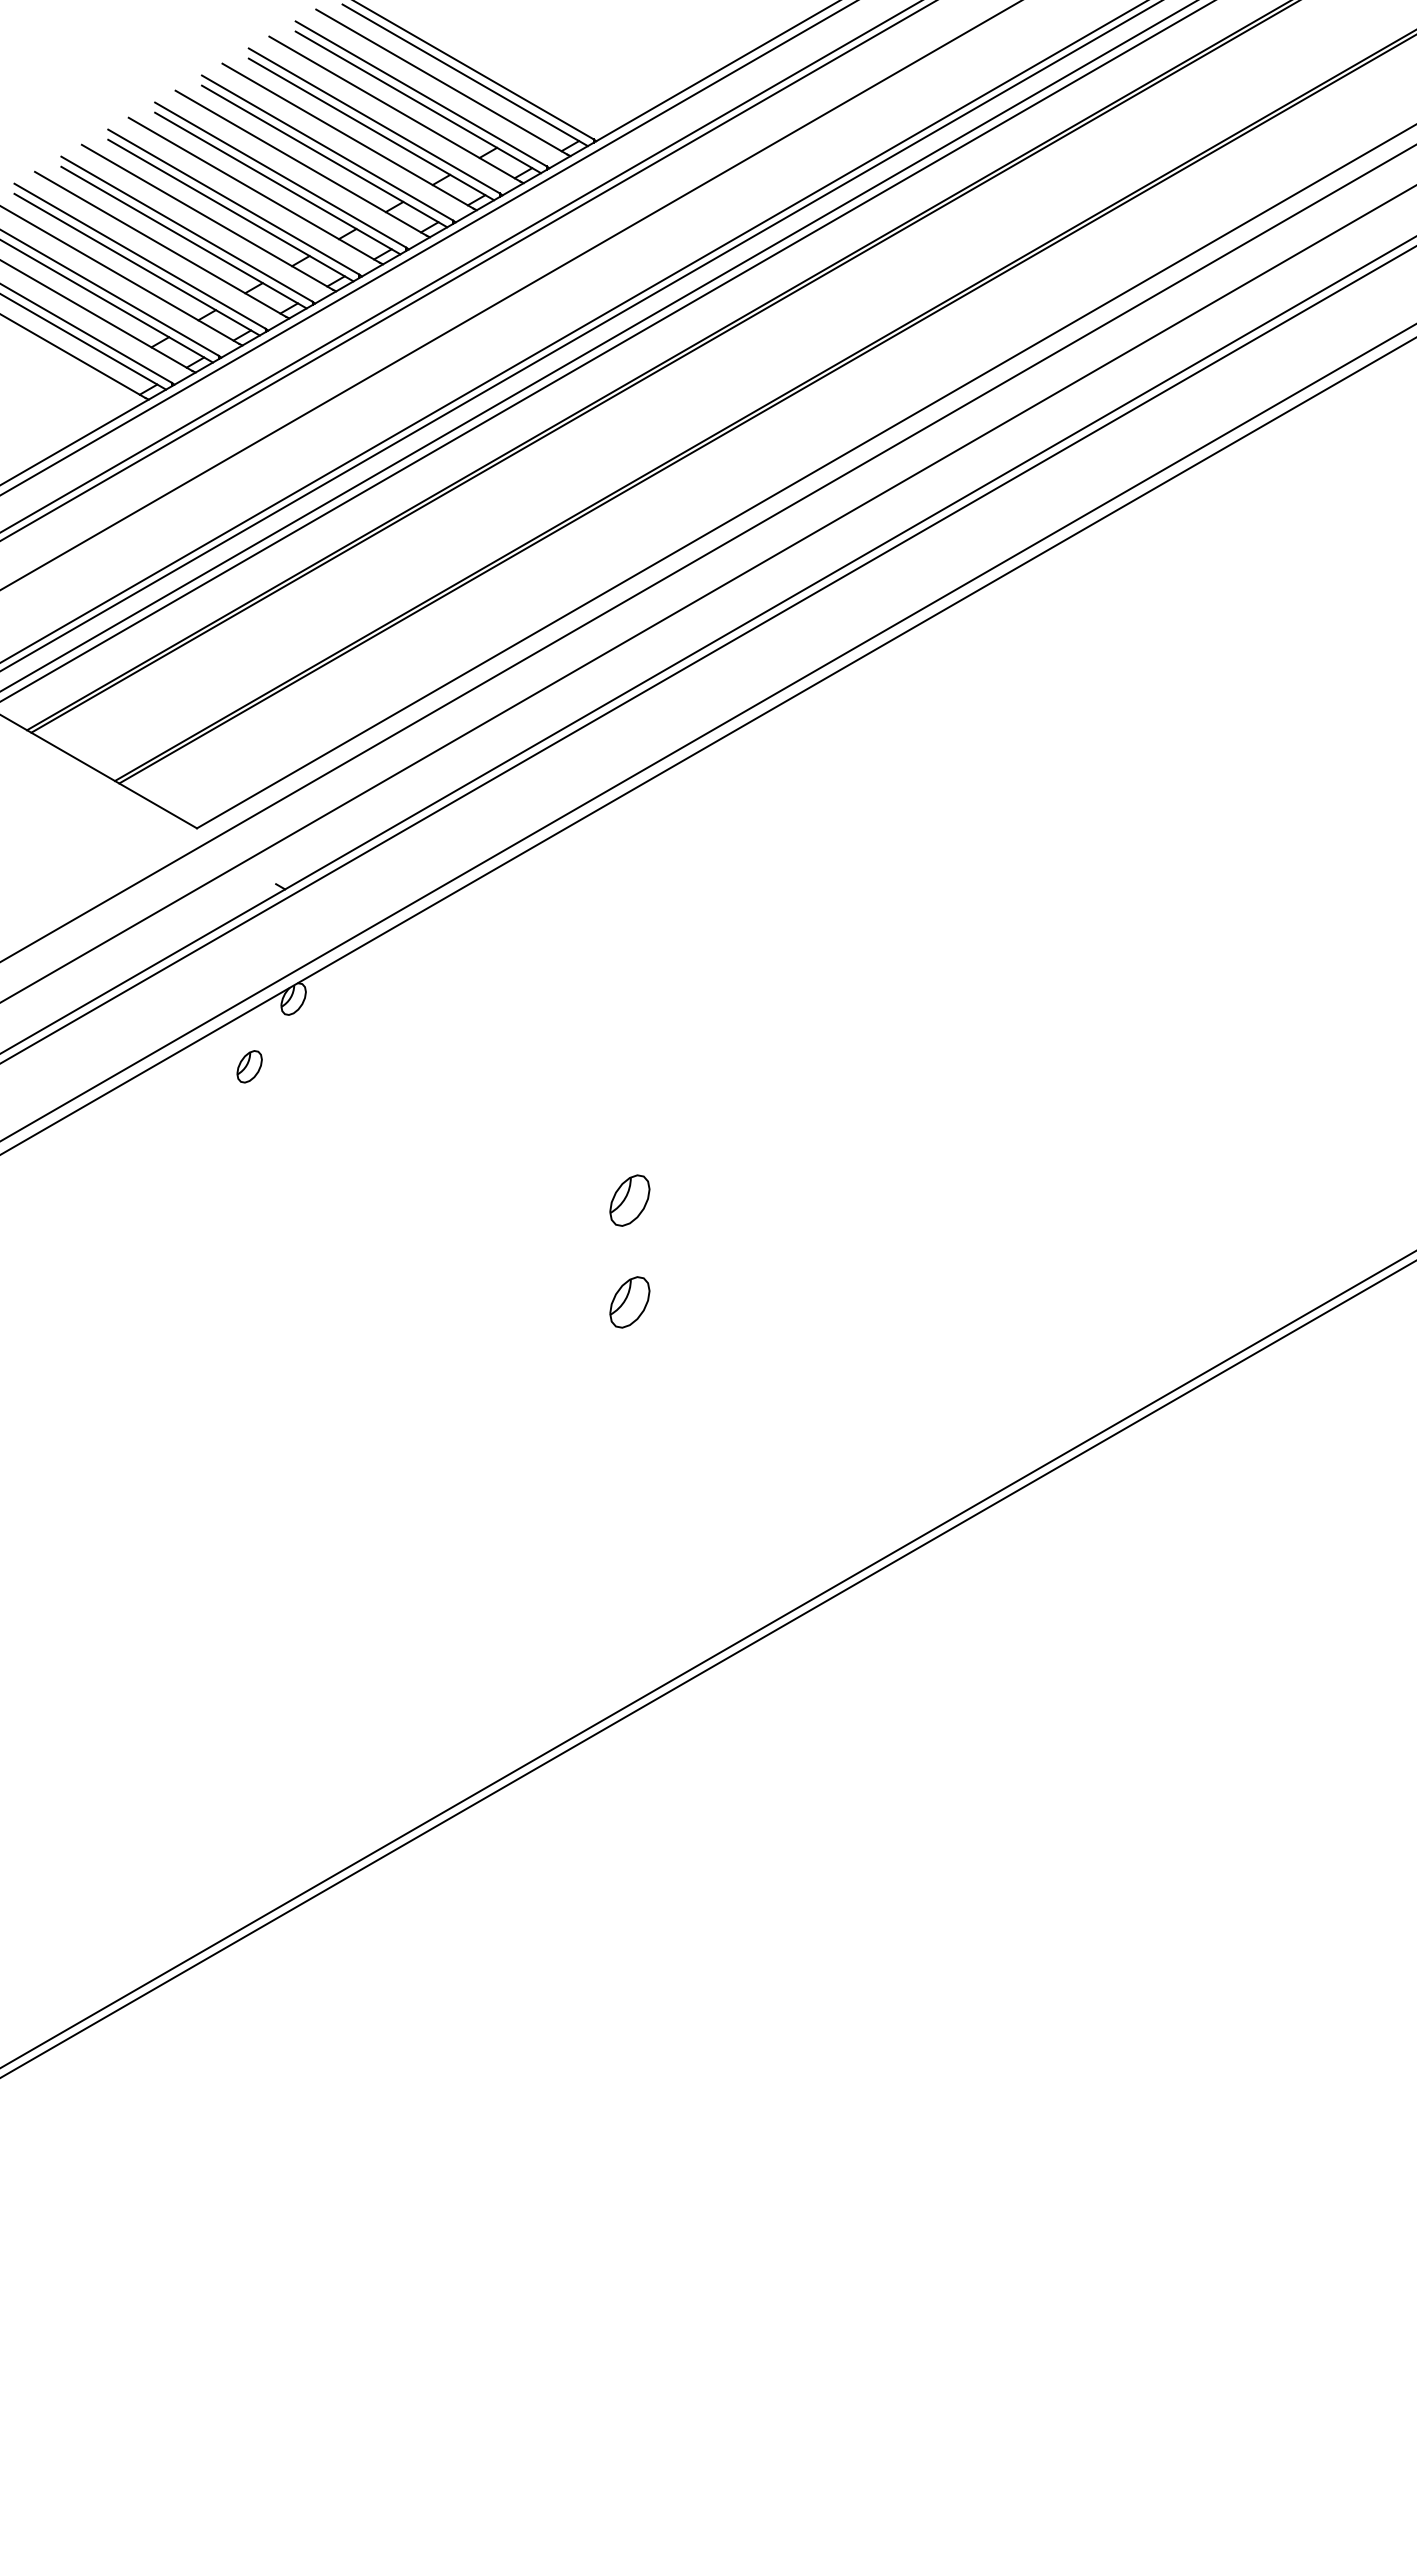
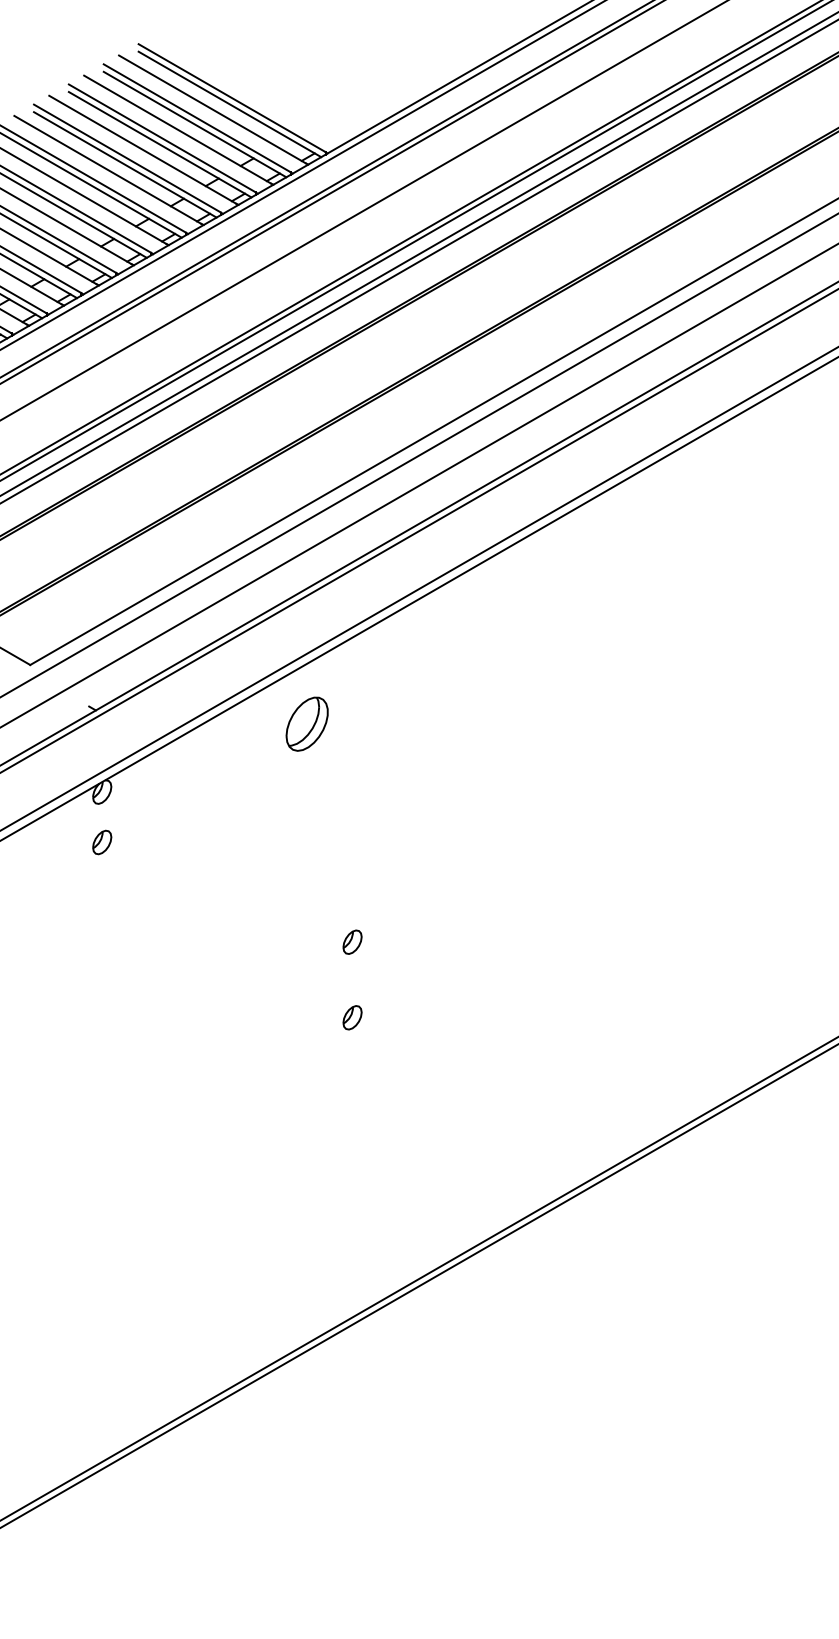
part: (568, 907) -> (306, 723), added
part: (249, 1066) -> (102, 842), moved
part: (629, 1200) -> (352, 942), size x0.62
part: (629, 1301) -> (352, 1017), size x0.62

